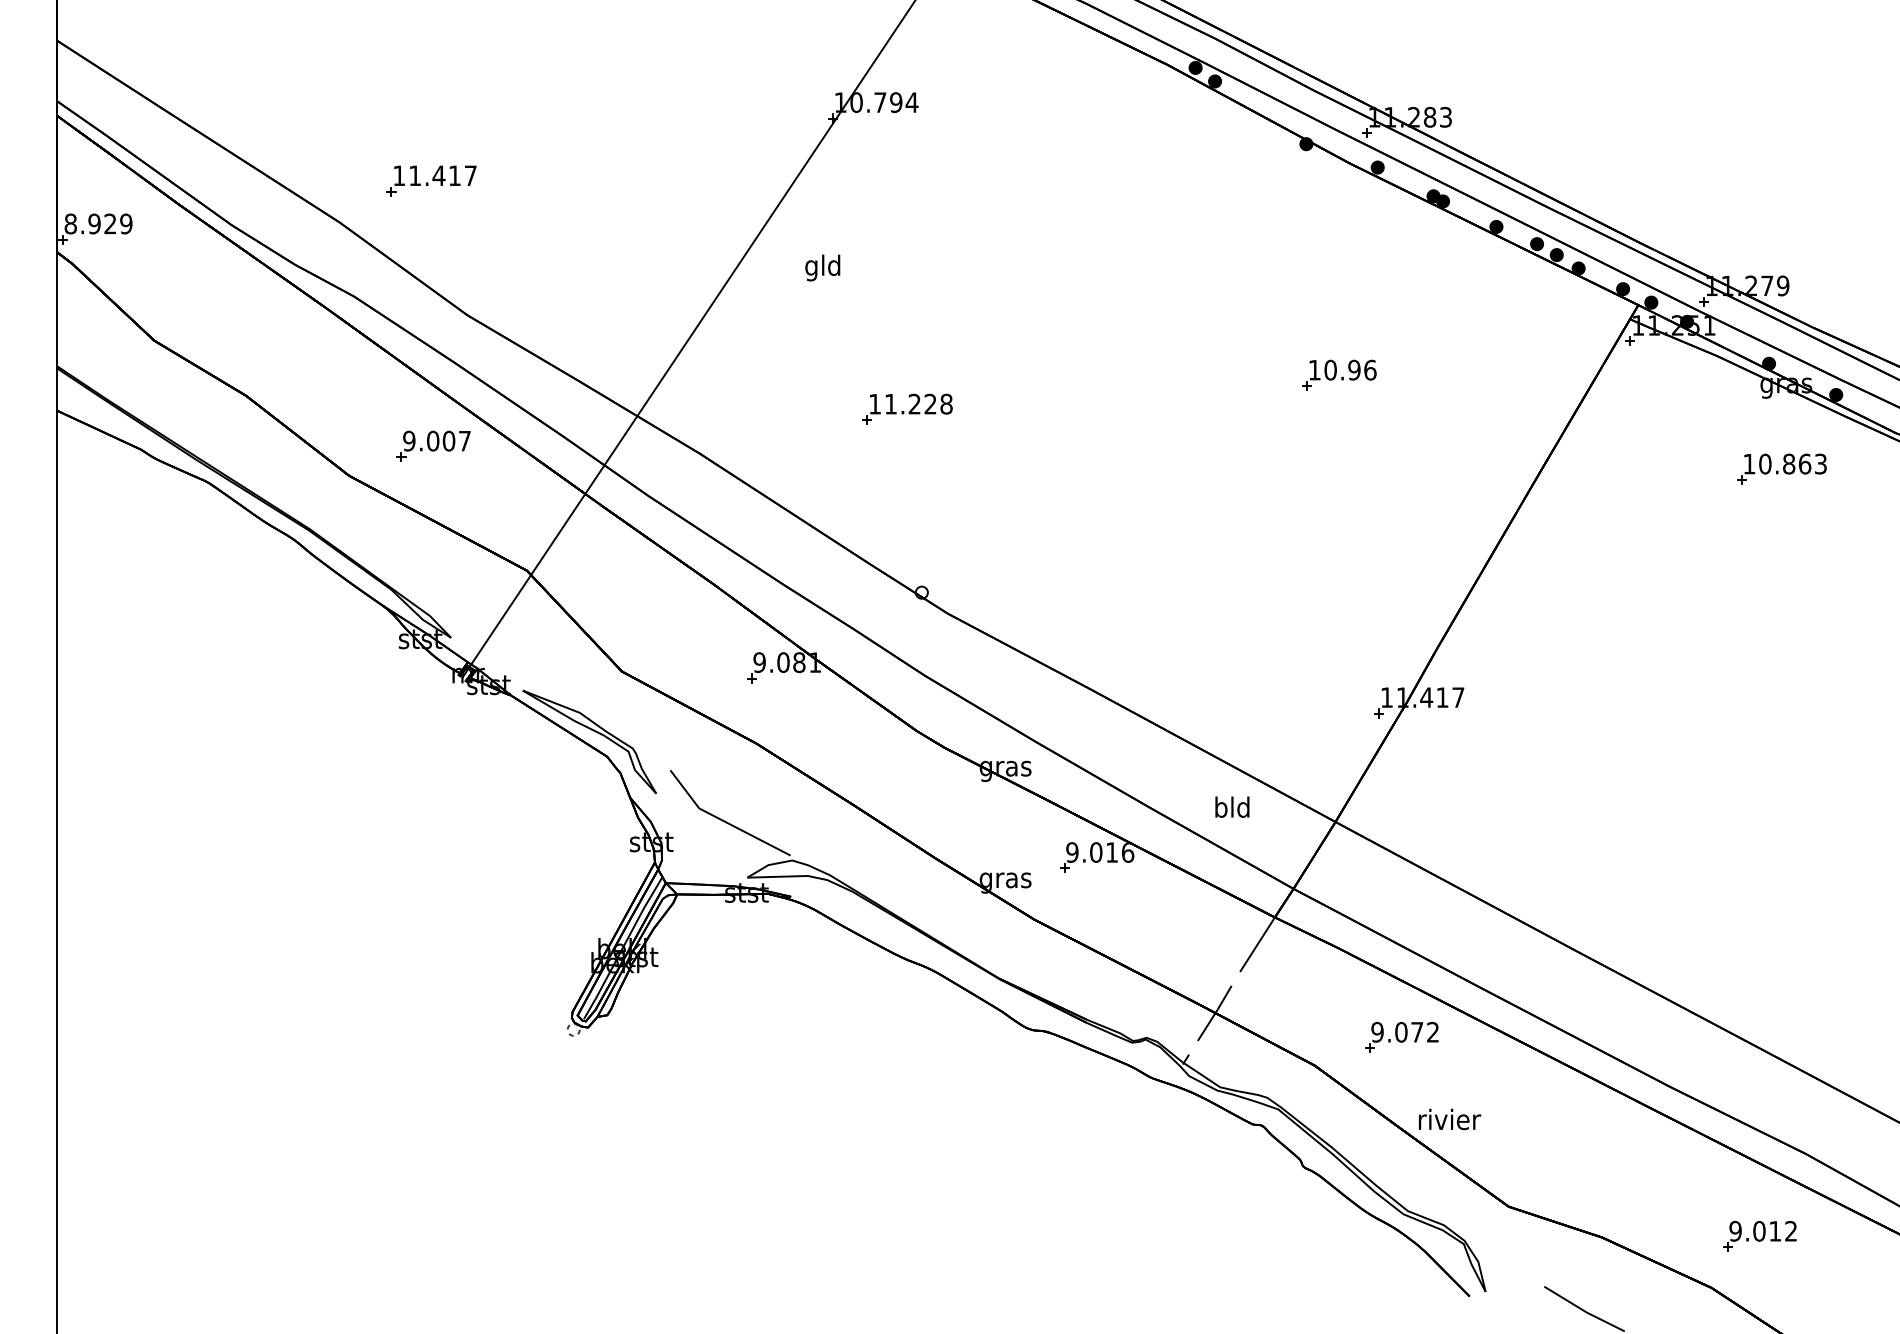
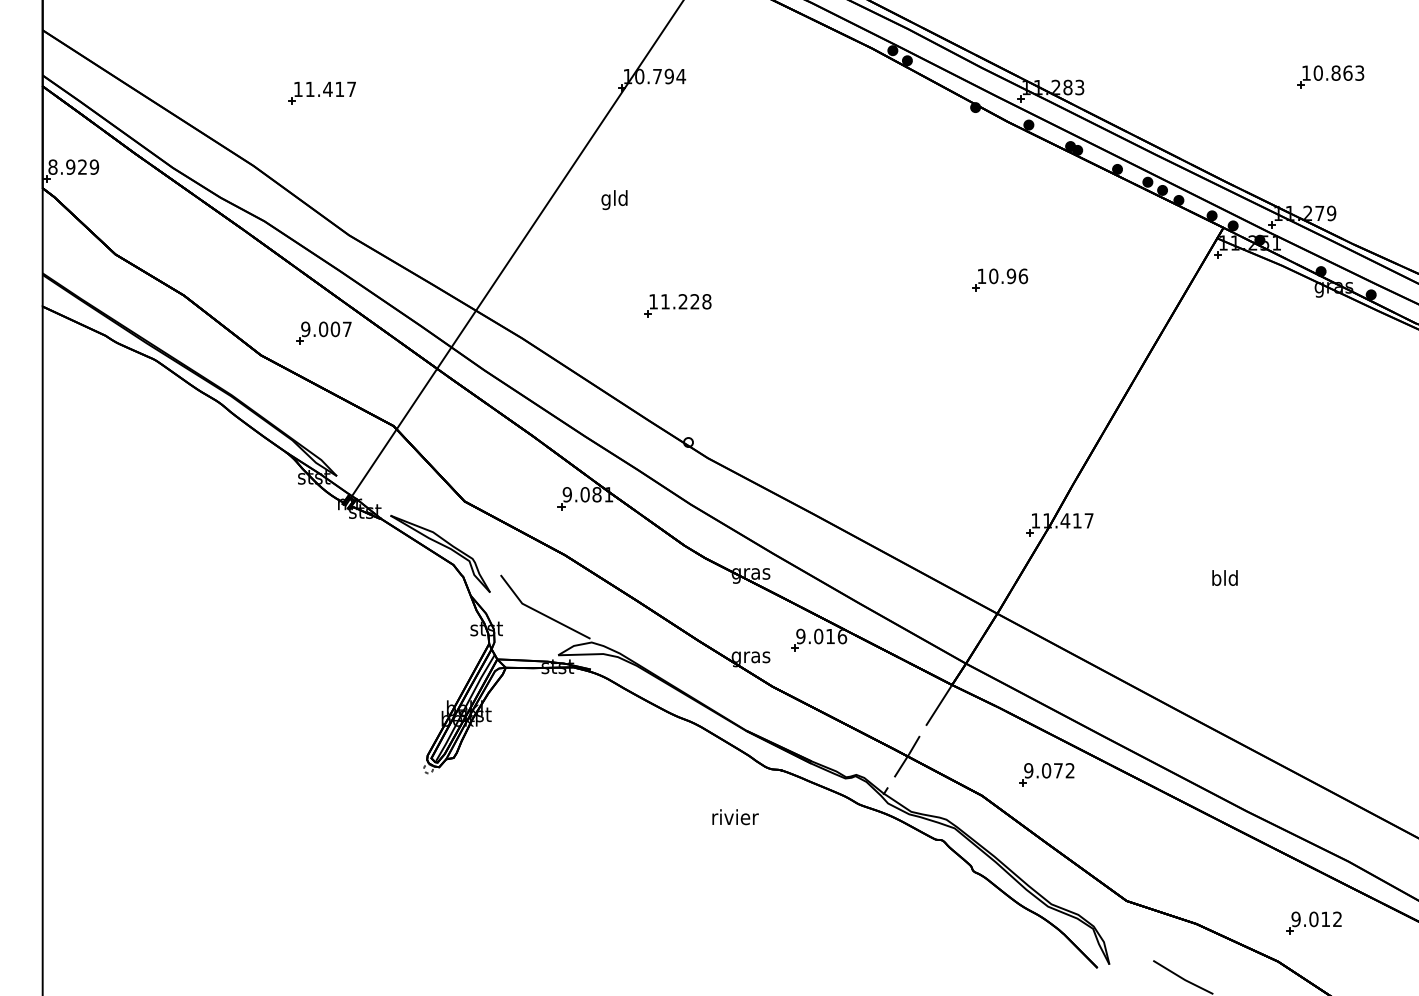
part: (431, 180) -> (322, 92), moved
part: (1781, 468) -> (1330, 76), moved
text: (1232, 806) -> (1225, 577), moved
text: (1450, 1119) -> (736, 817), moved

